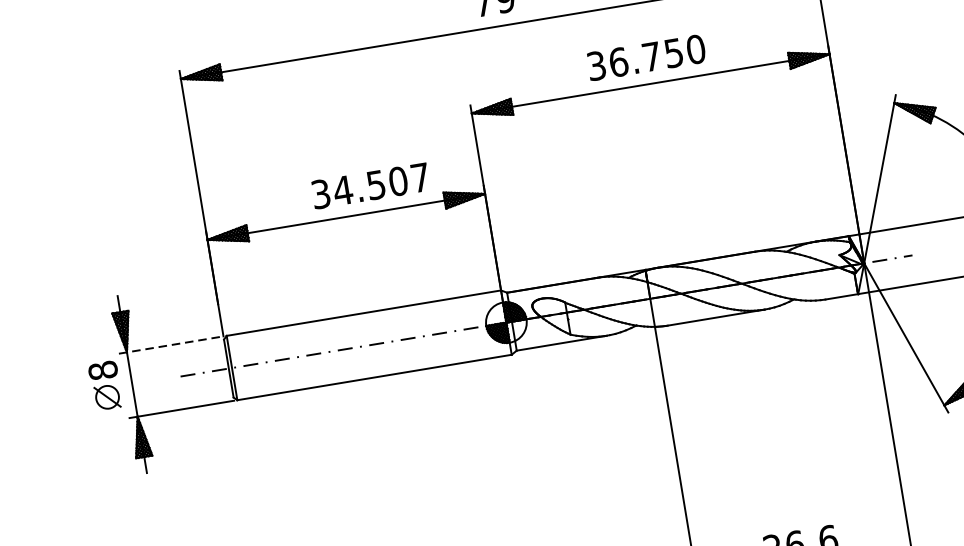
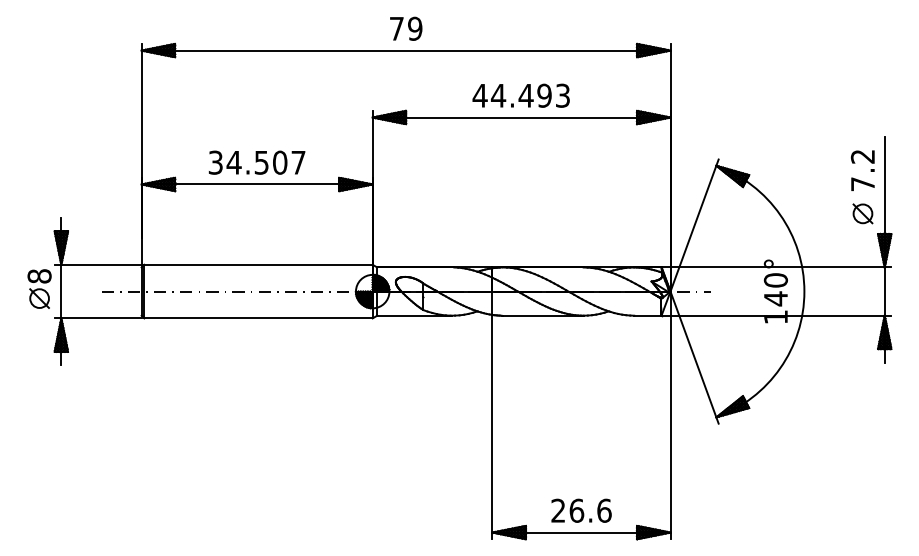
text: (646, 57) -> (521, 95), 36.750 -> 44.493
text: (369, 185) -> (256, 162), moved
line: (171, 344) -> (98, 264), dashed -> solid

